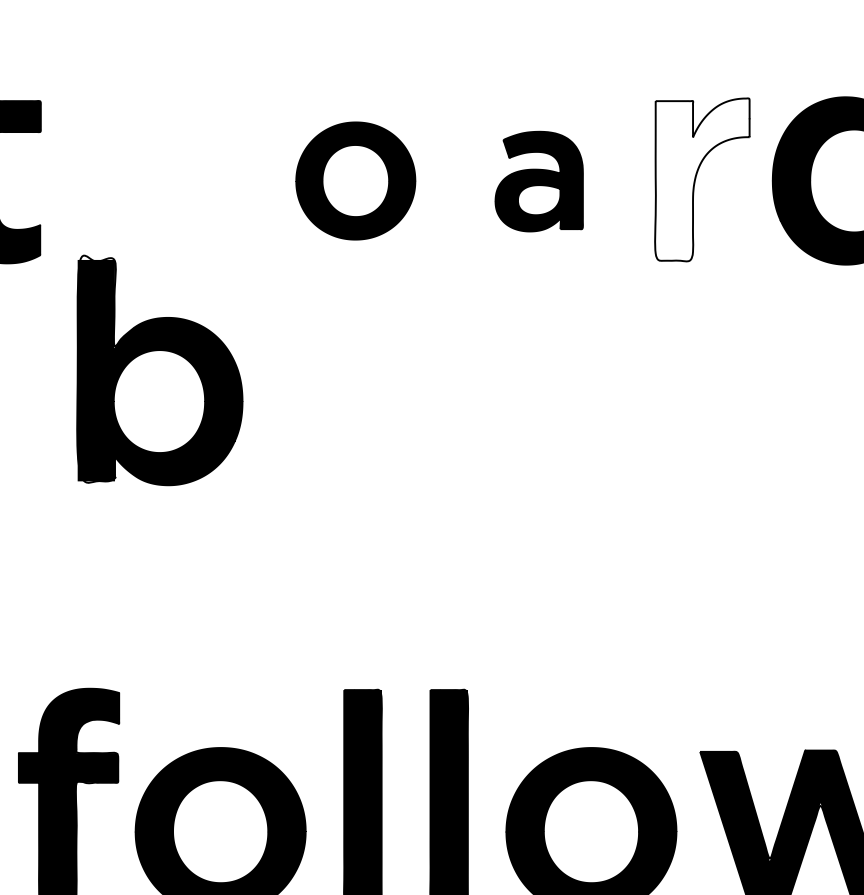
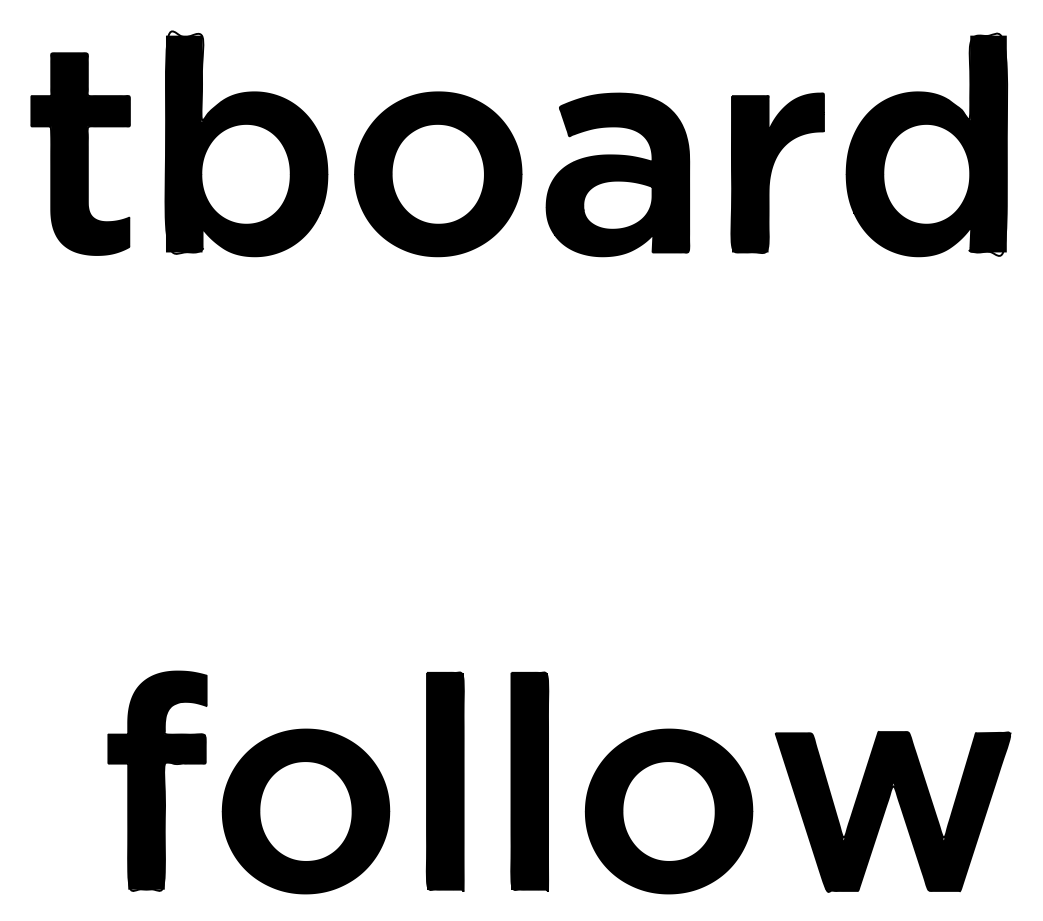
fill: (702, 179) -> (777, 172), added
part: (355, 181) -> (438, 174), size x1.43
part: (538, 181) -> (617, 174), size x1.67
part: (159, 370) -> (246, 143), moved

